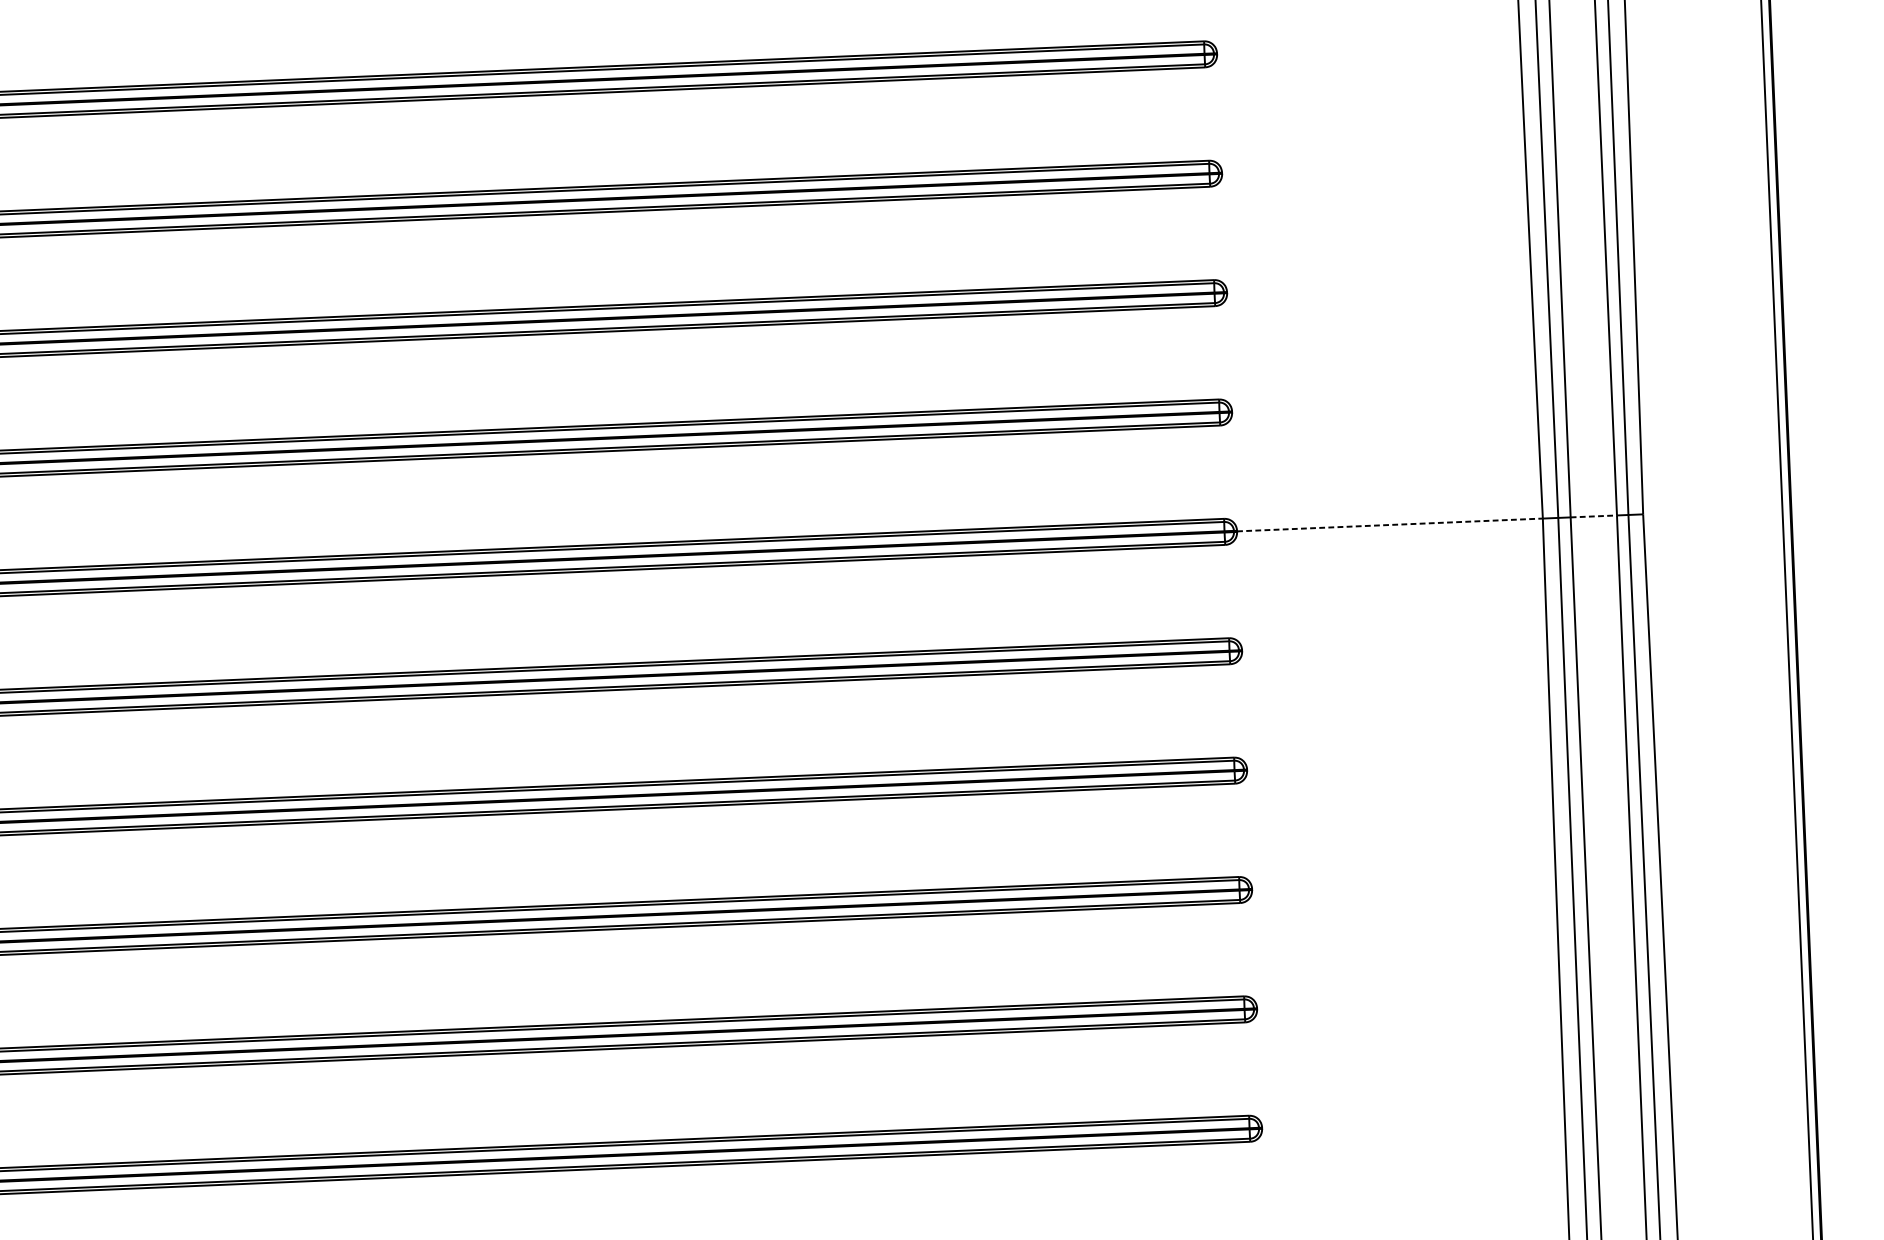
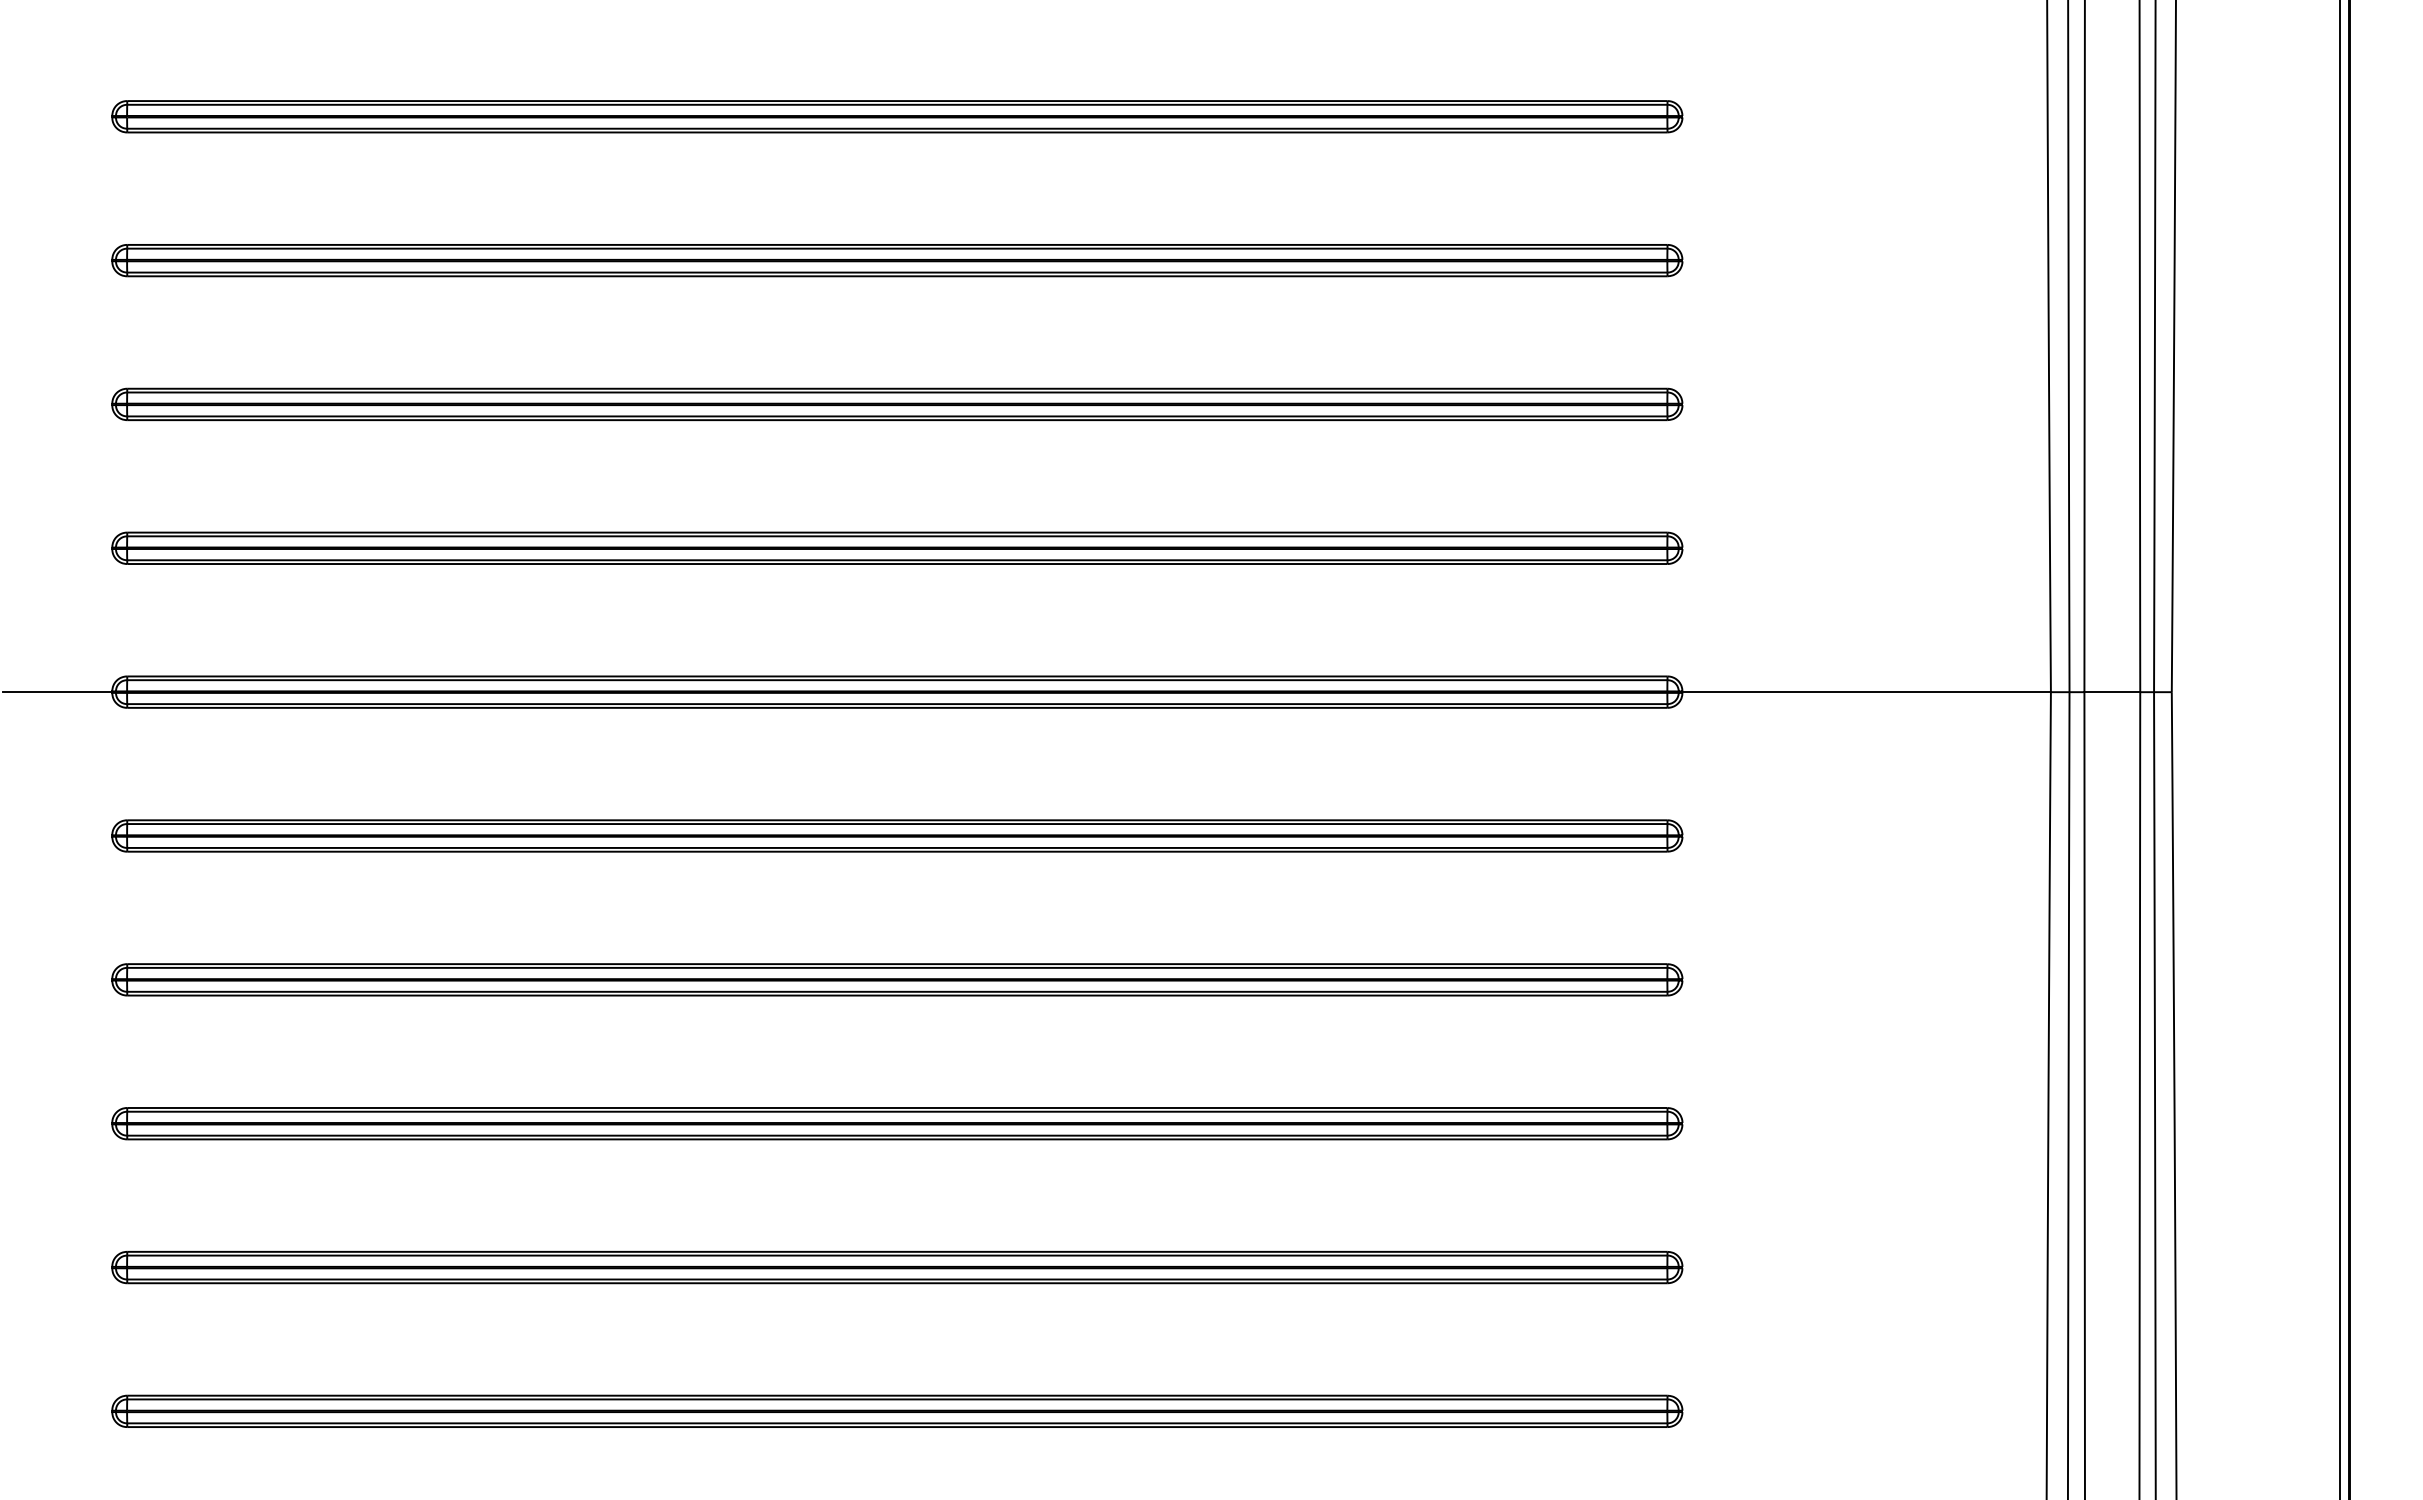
line: (1593, 516) -> (2112, 692), dashed -> solid
line: (1390, 525) -> (1867, 692), dashed -> solid

